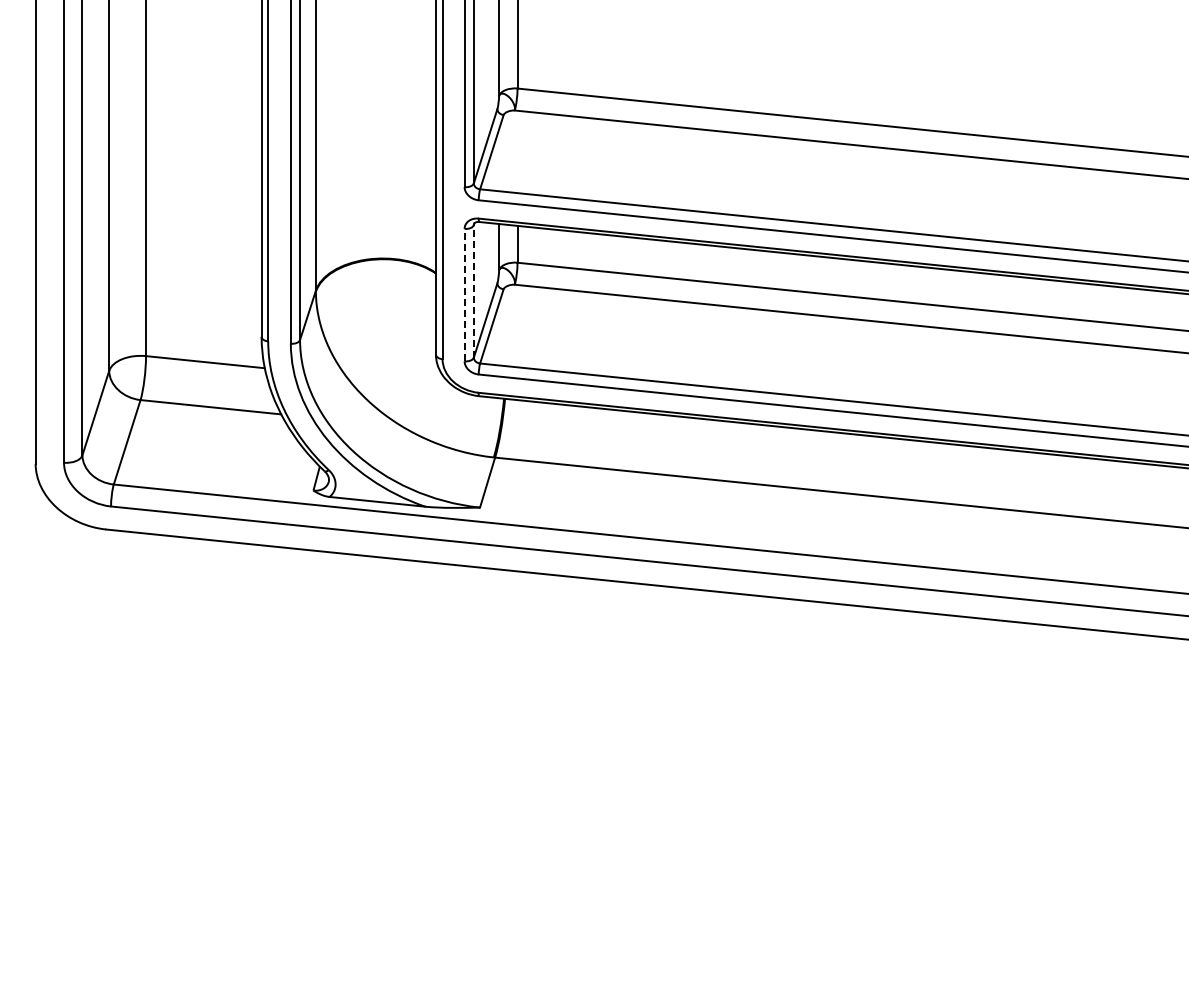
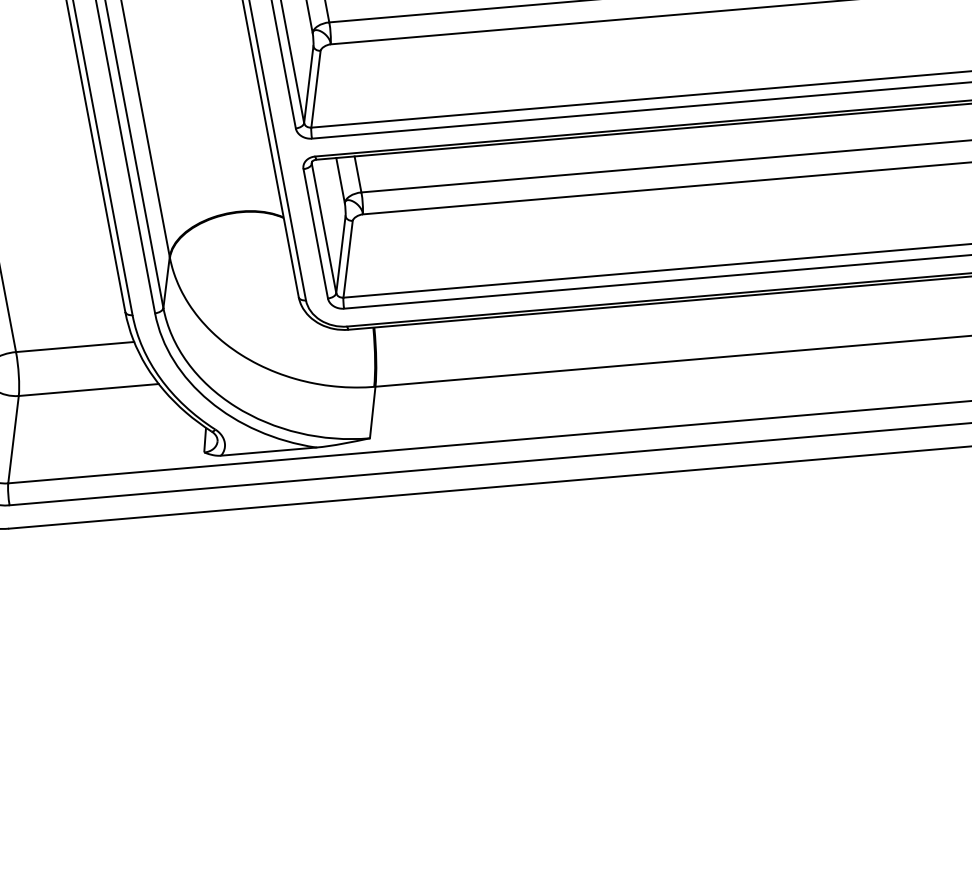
line: (473, 290) -> (323, 227), dashed -> solid
line: (464, 294) -> (315, 233), dashed -> solid

